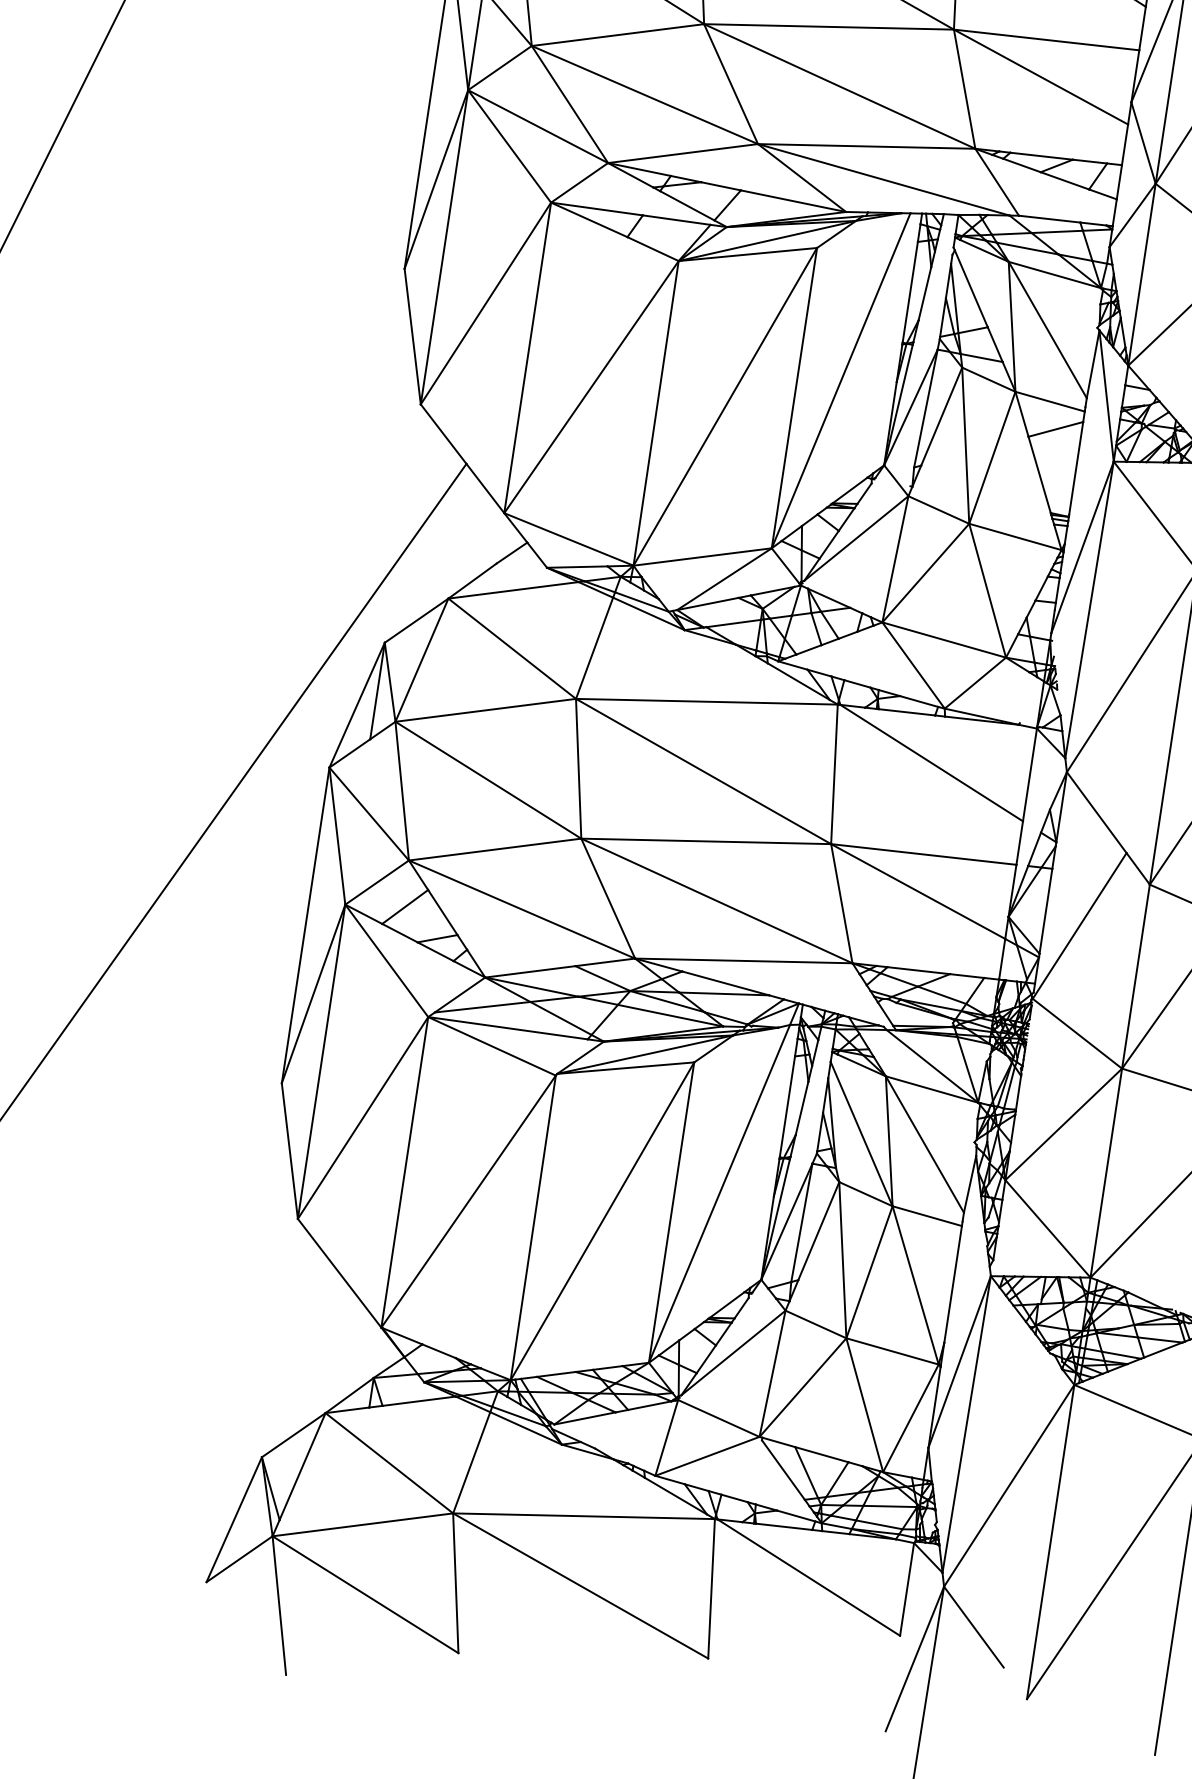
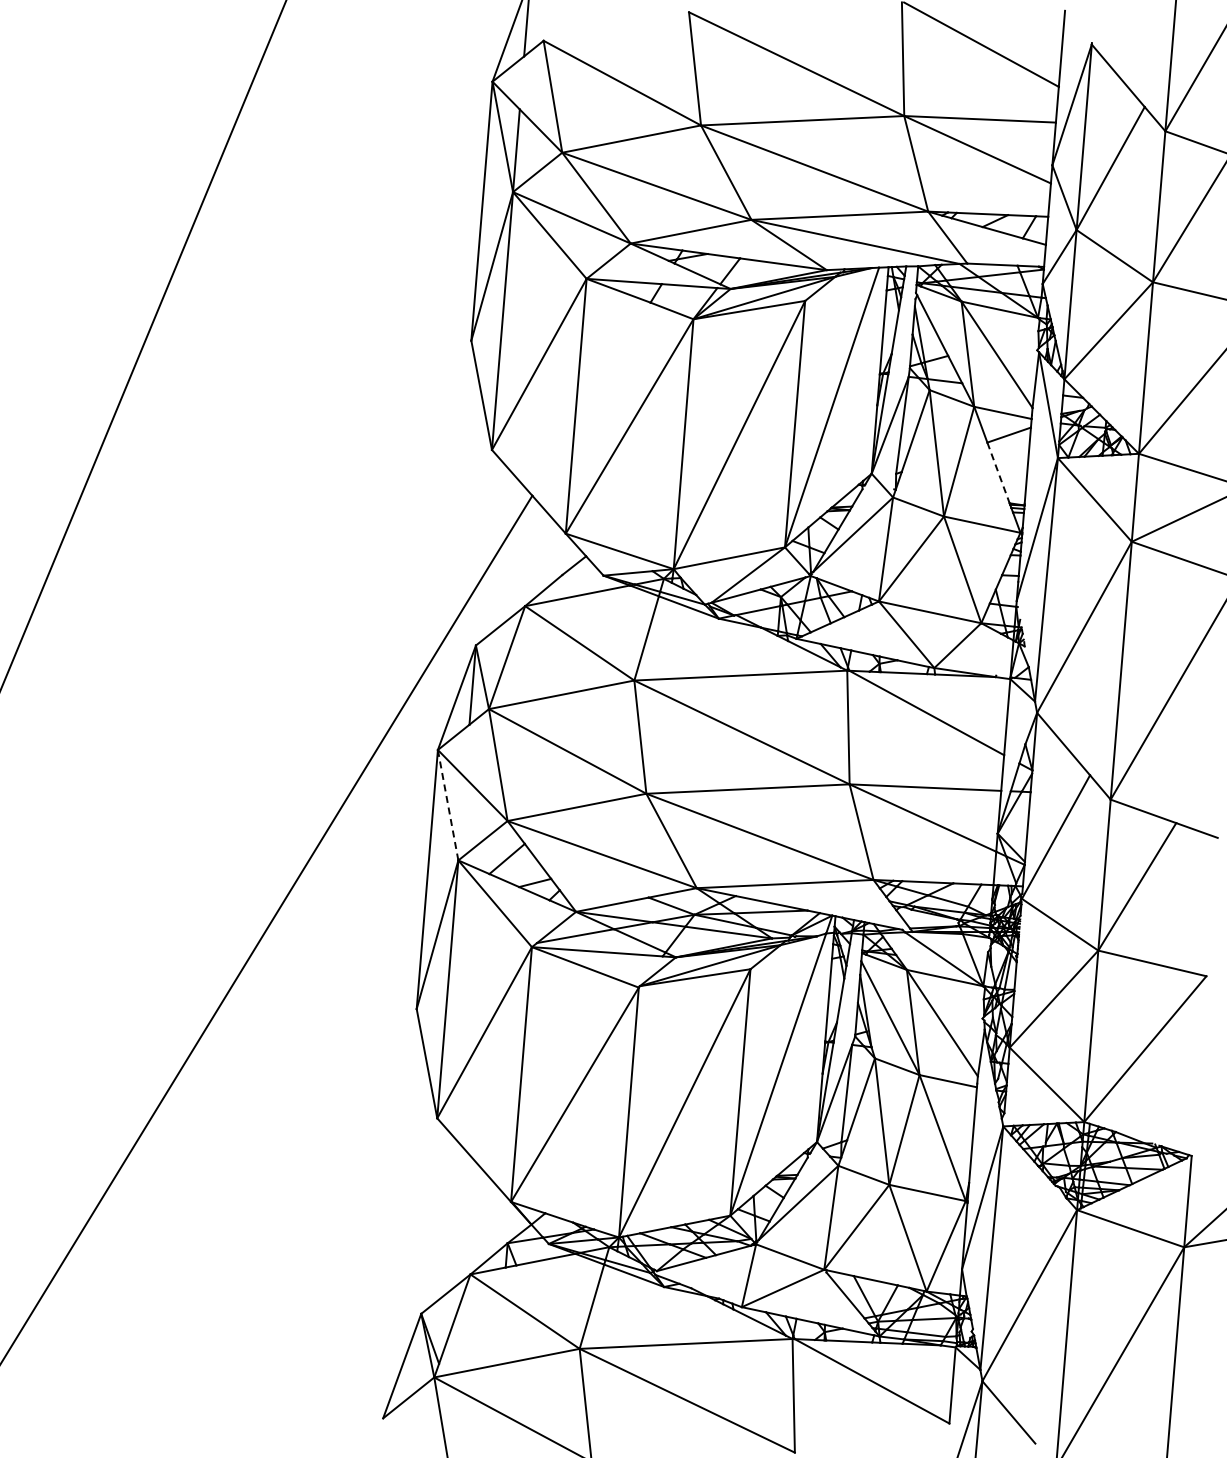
line: (1039, 475) -> (998, 473), solid -> dashed
line: (337, 836) -> (448, 805), solid -> dashed

